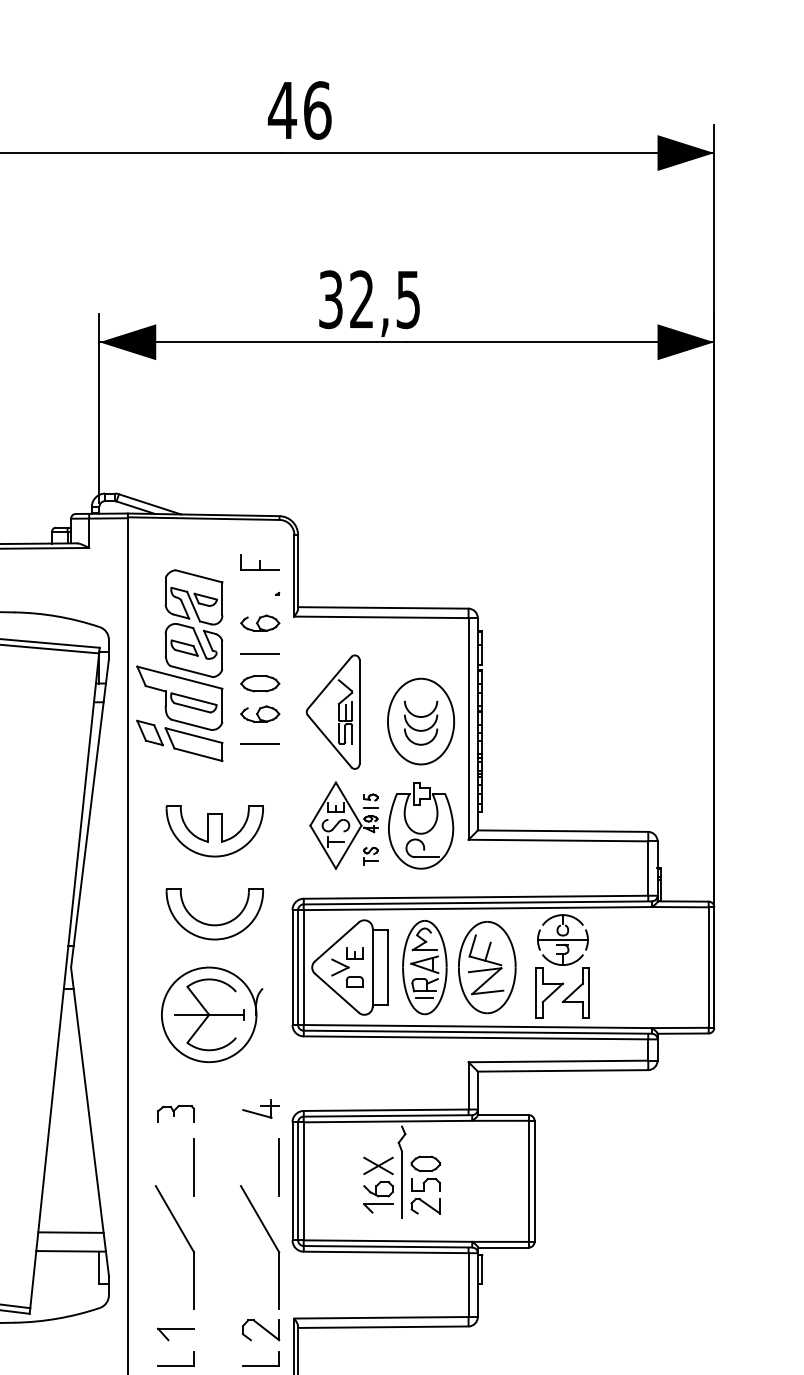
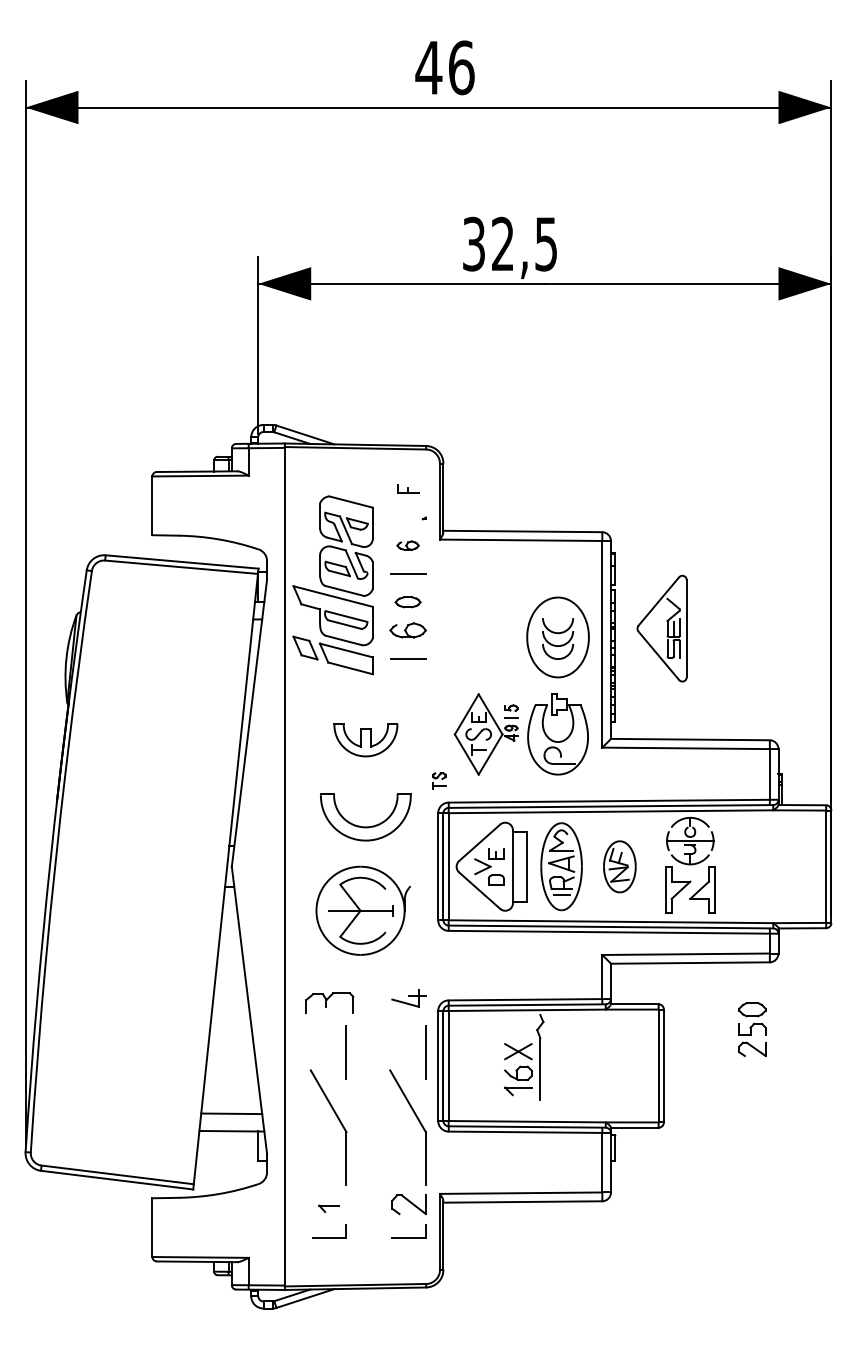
part: (260, 561) -> (408, 488), size x0.6
part: (259, 622) -> (407, 545), size x0.6
part: (259, 684) -> (407, 602), size x0.7
part: (332, 711) -> (661, 628), moved
part: (214, 832) -> (365, 740), size x0.7
part: (371, 855) -> (439, 780), moved
part: (486, 967) -> (619, 866), size x0.6
part: (175, 1113) -> (329, 1002), size x1.4
part: (425, 1185) -> (752, 1029), moved
part: (174, 1334) -> (328, 1208), size x0.6

